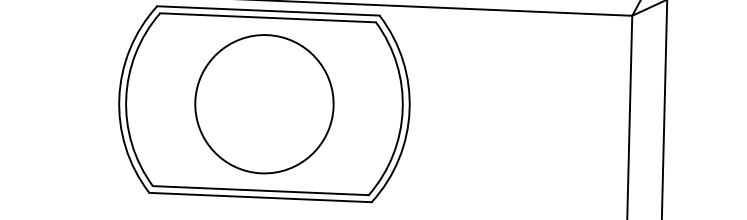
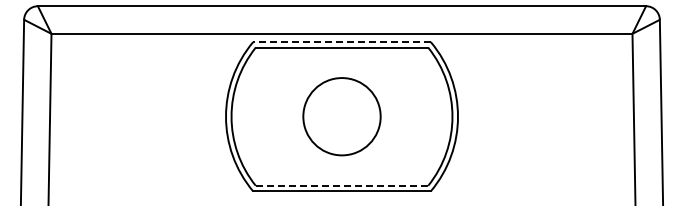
line: (268, 11) -> (342, 42), solid -> dashed
circle: (263, 103) -> (341, 116), size x0.7
line: (261, 190) -> (342, 185), solid -> dashed

